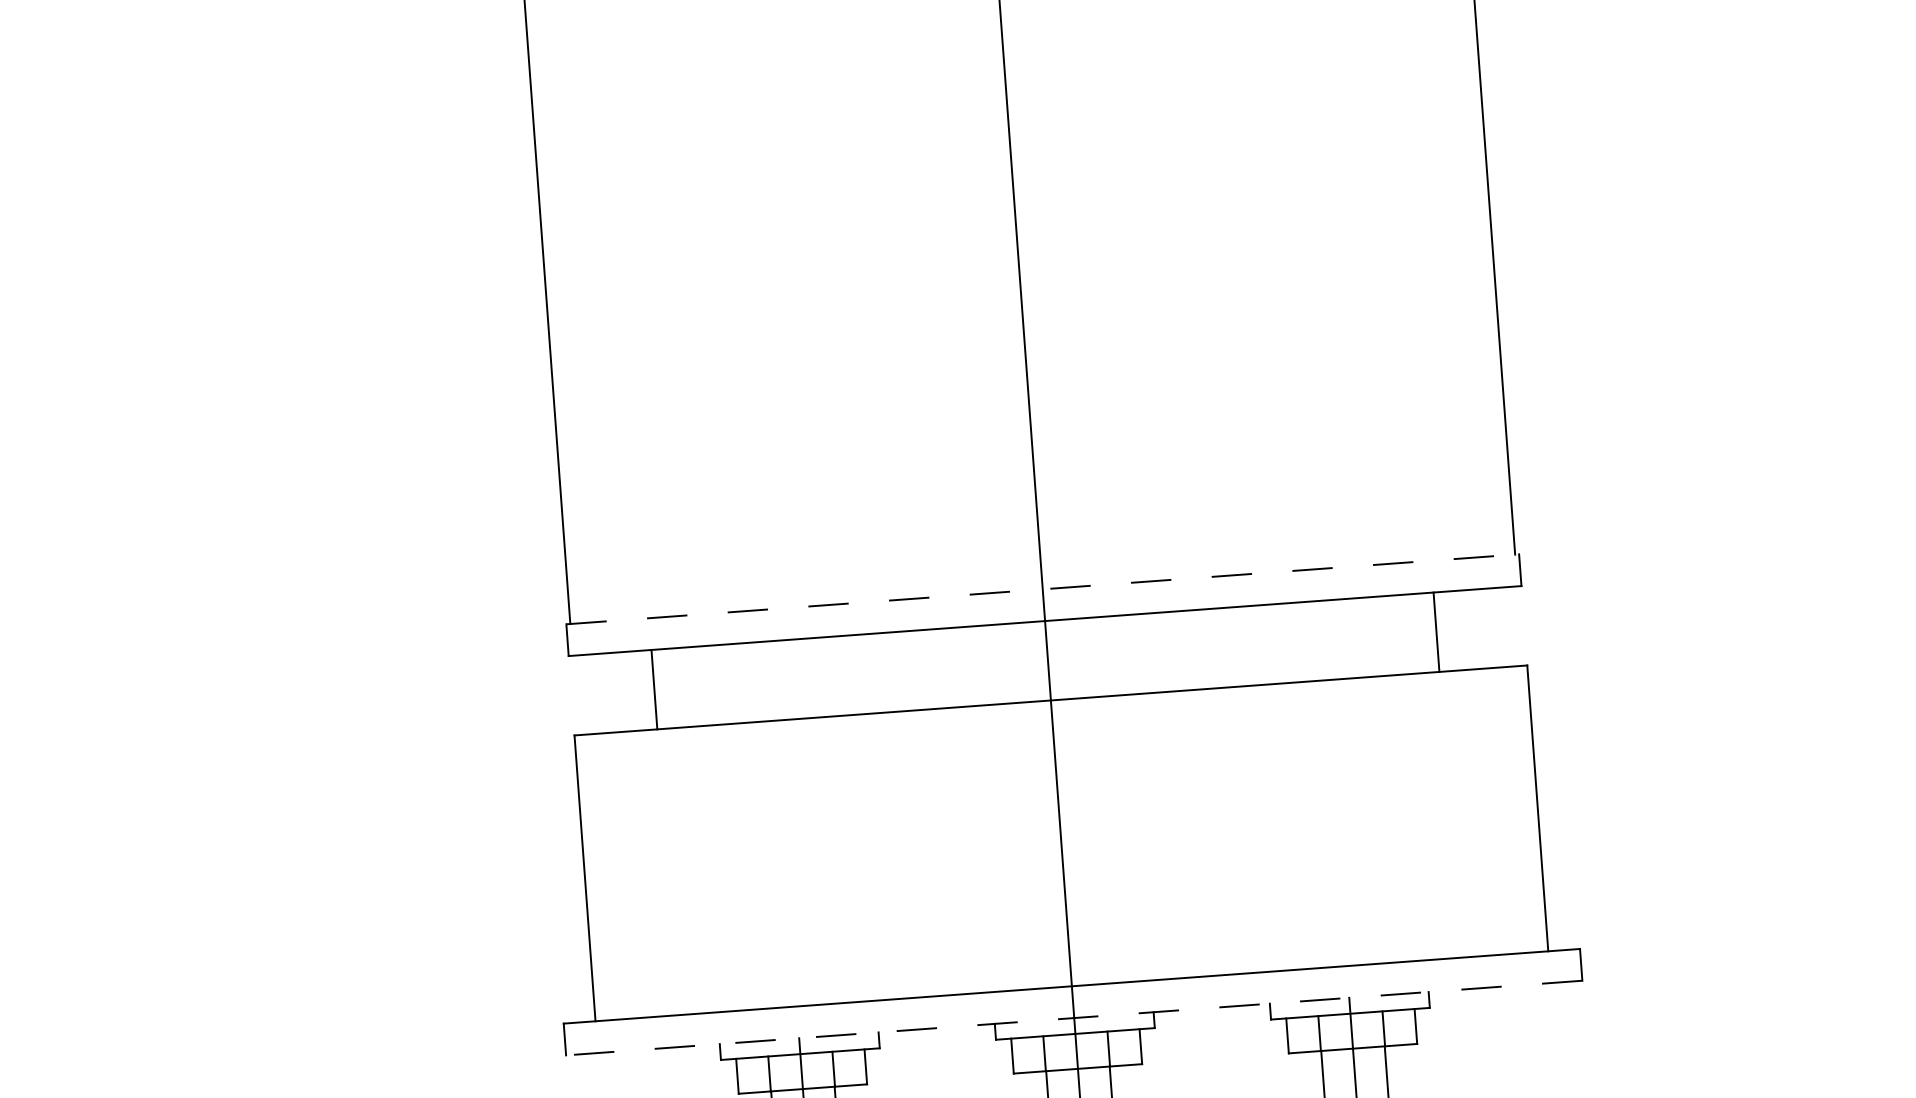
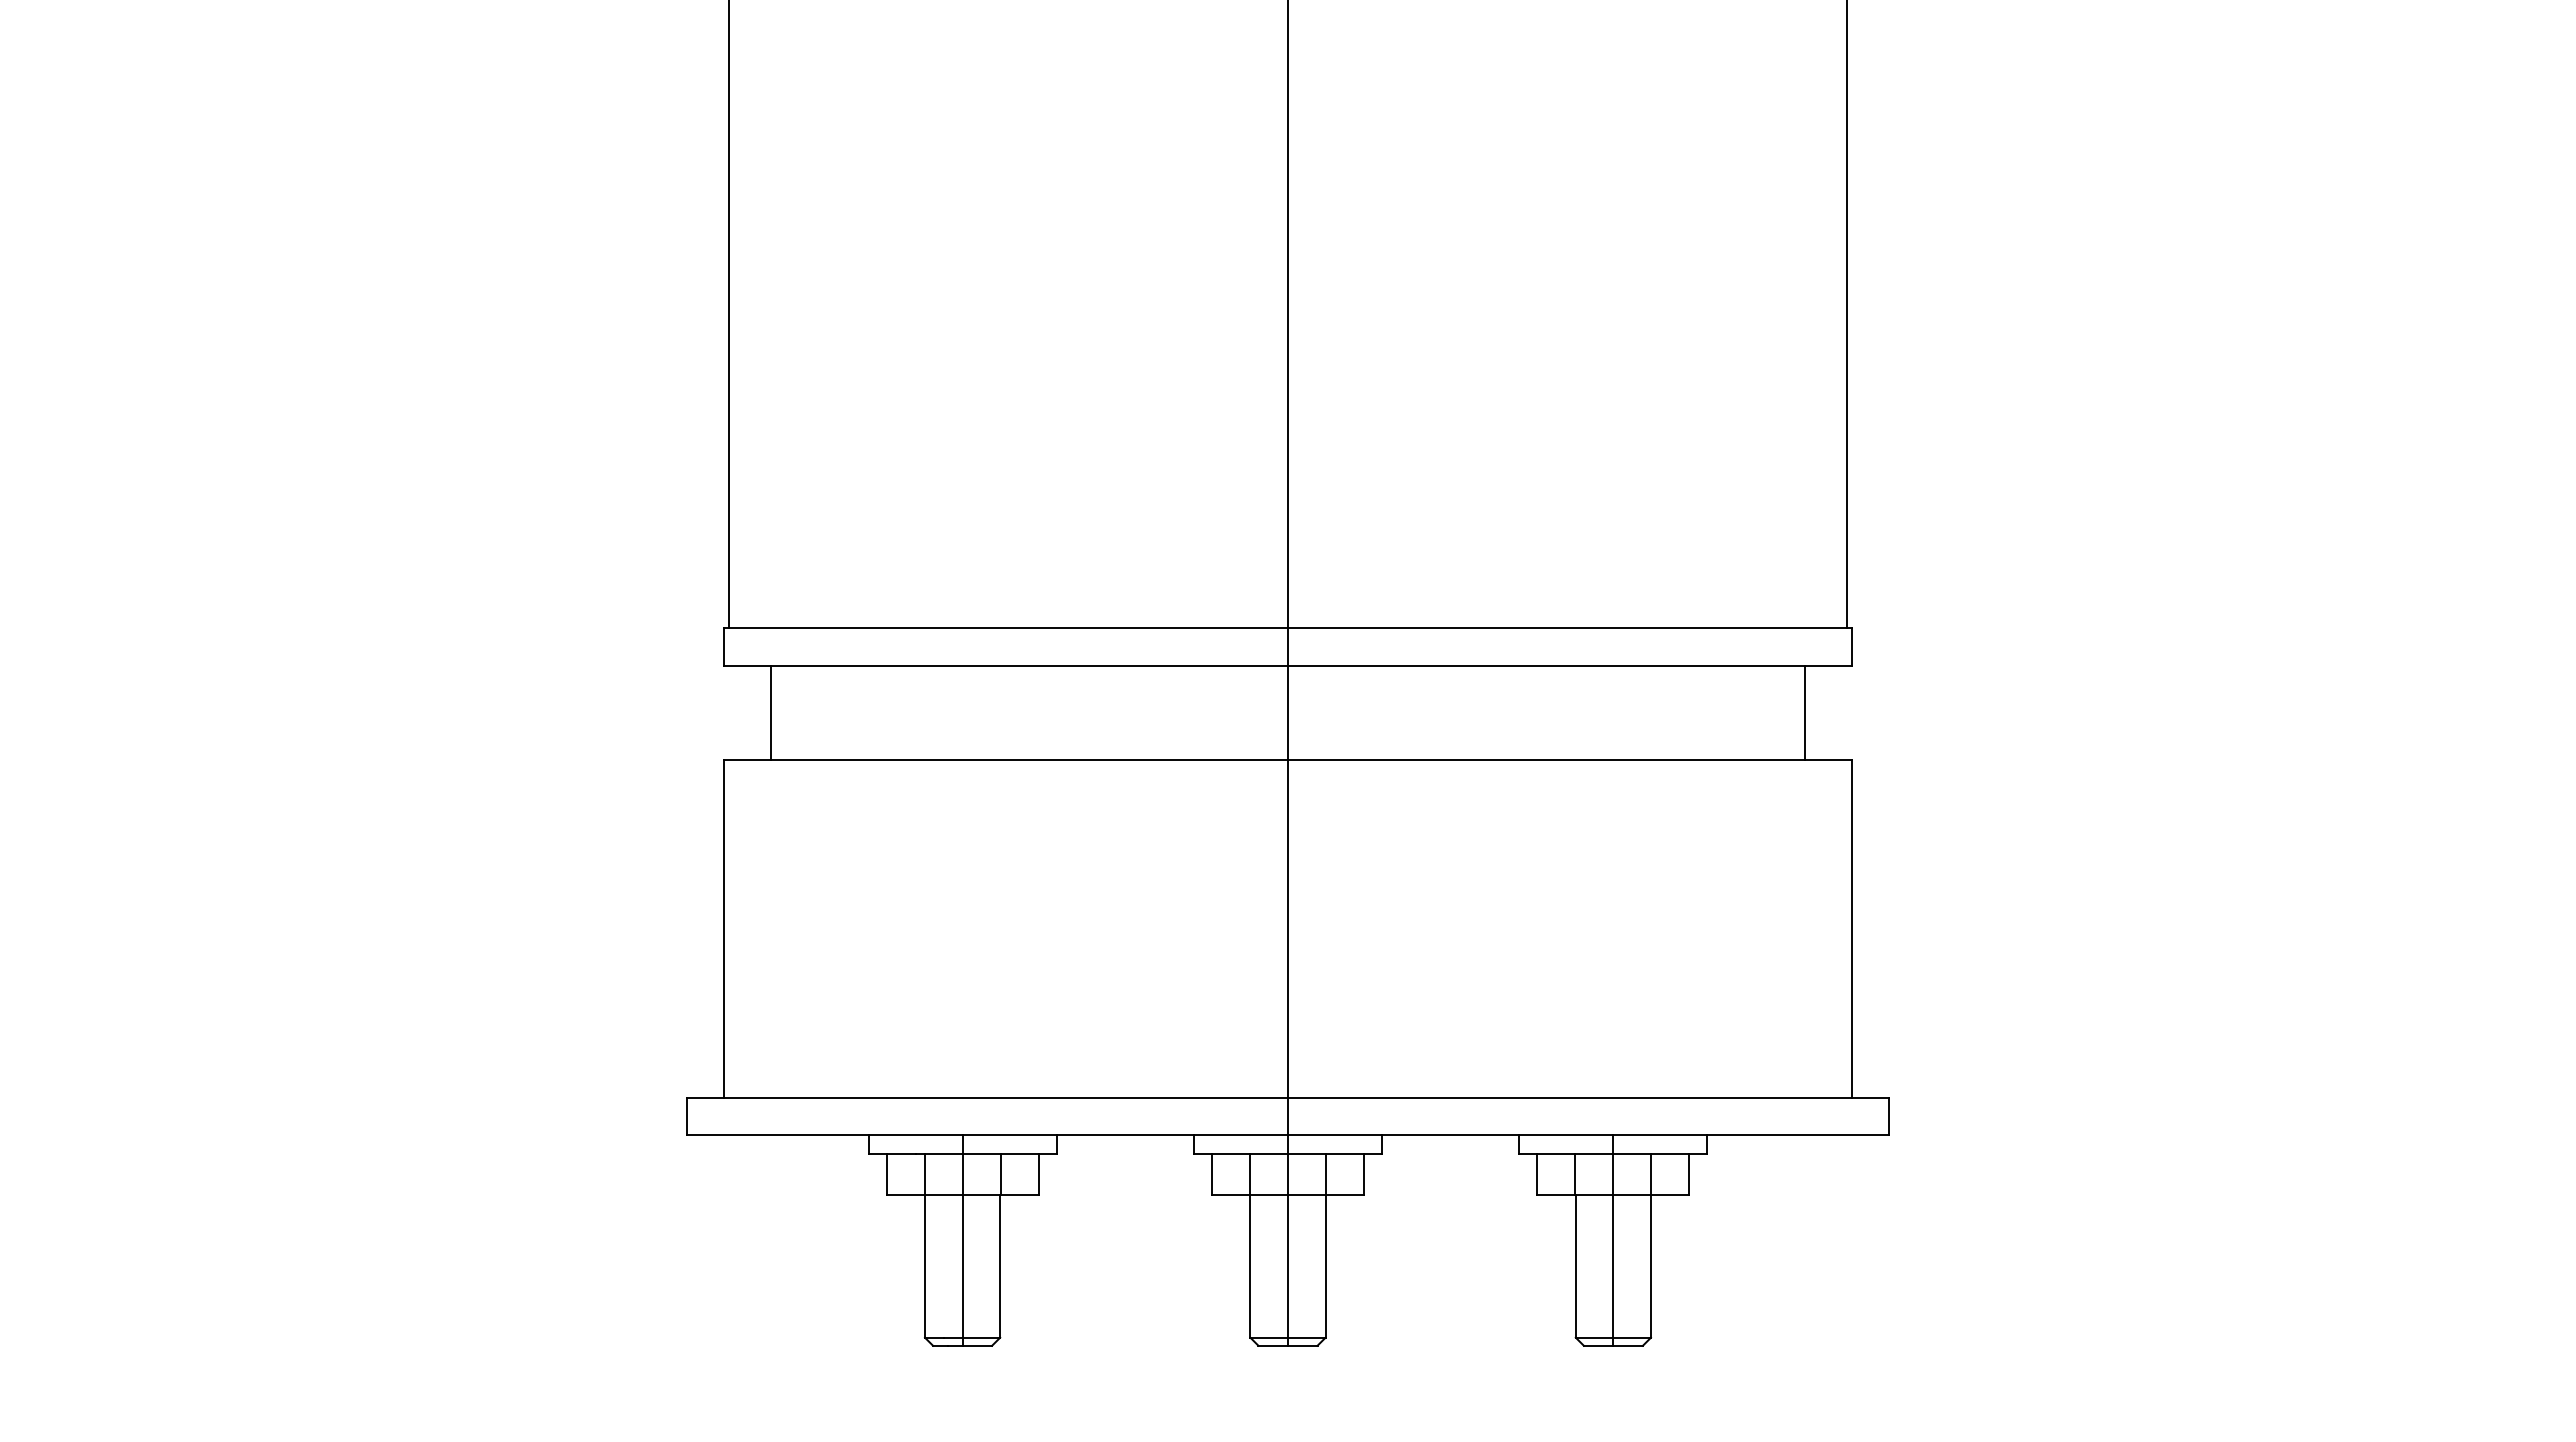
line: (1043, 589) -> (1288, 628), dashed -> solid
line: (1436, 632) -> (1804, 712), moved
line: (654, 689) -> (771, 712), moved
line: (1073, 1018) -> (1287, 1135), dashed -> solid

